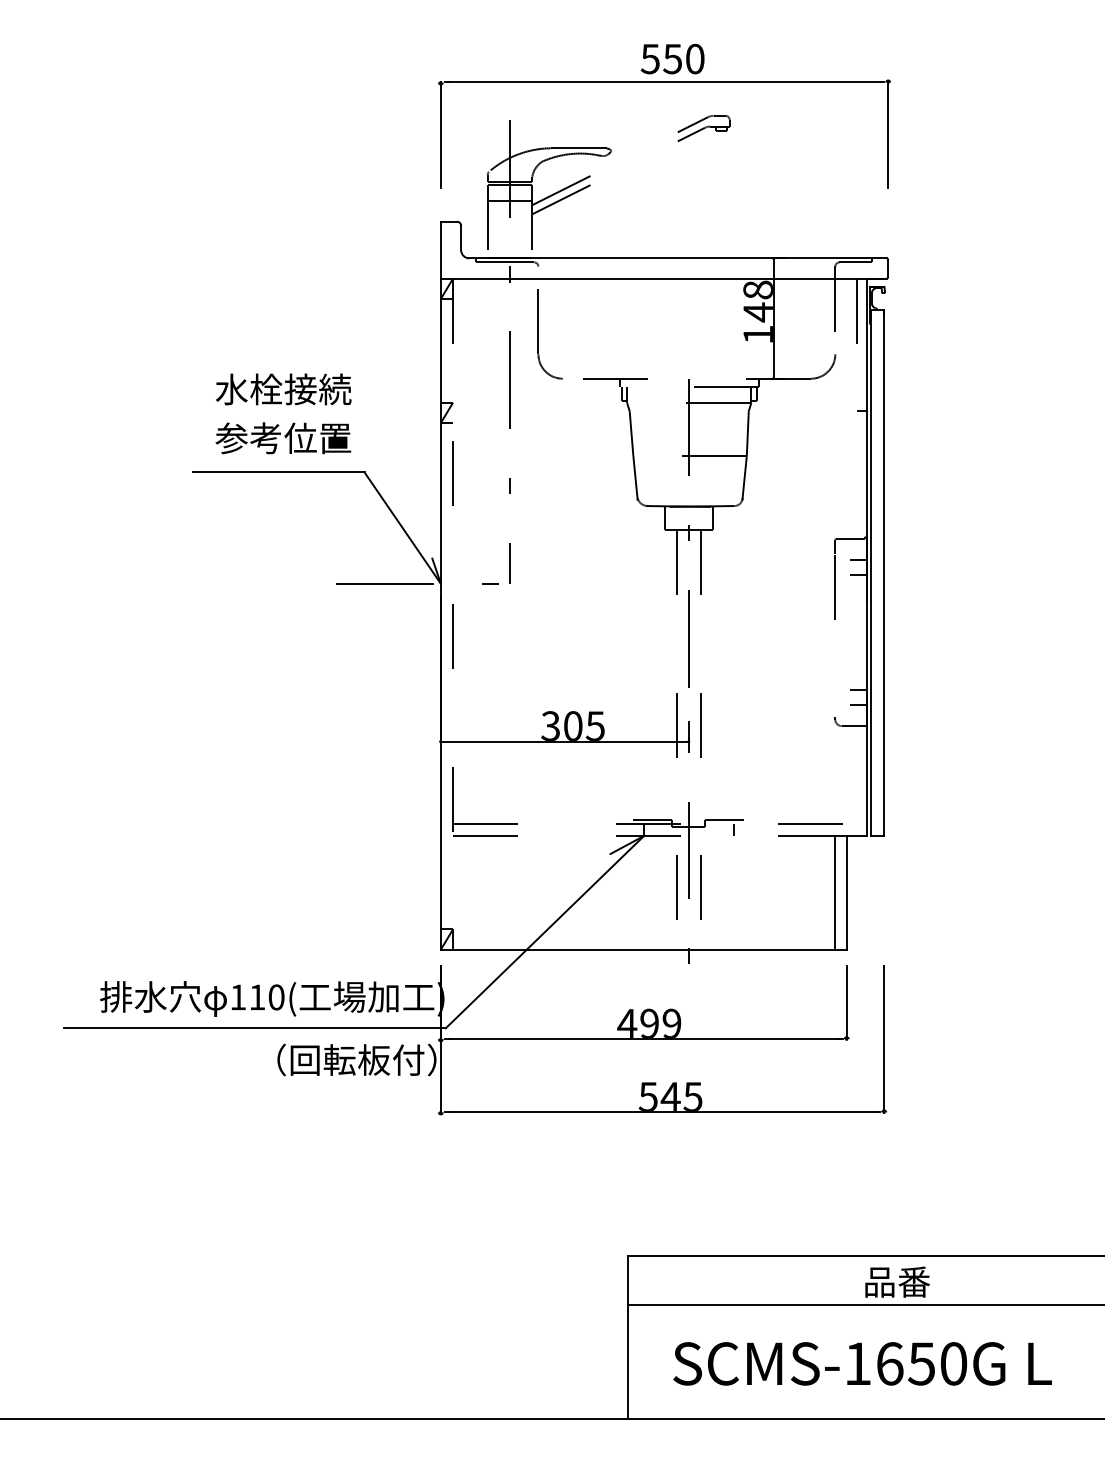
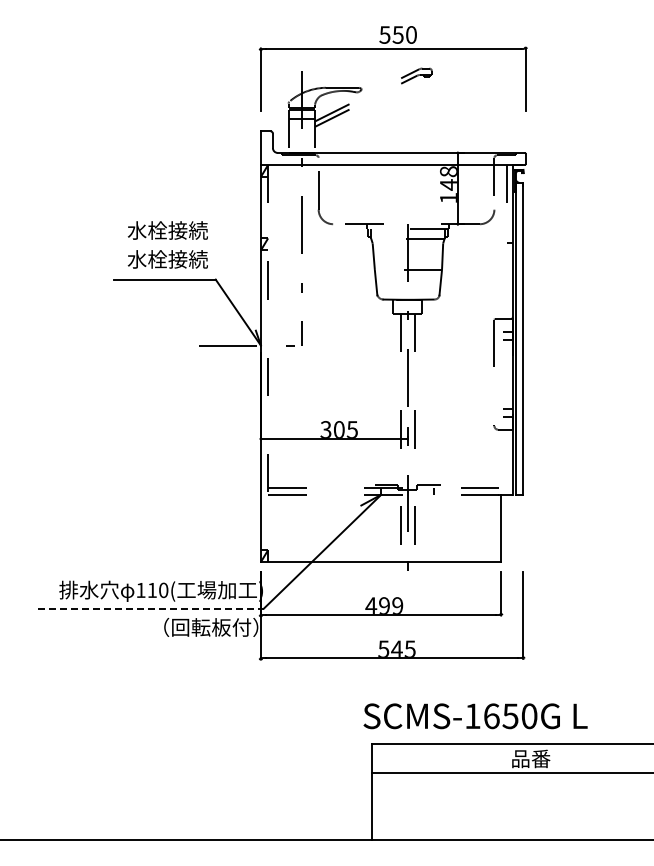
text: (283, 438) -> (167, 259), 参考位置 -> 水栓接続
line: (833, 892) -> (493, 528), removed
line: (255, 1028) -> (151, 608), solid -> dashed
text: (862, 1364) -> (475, 716), moved

